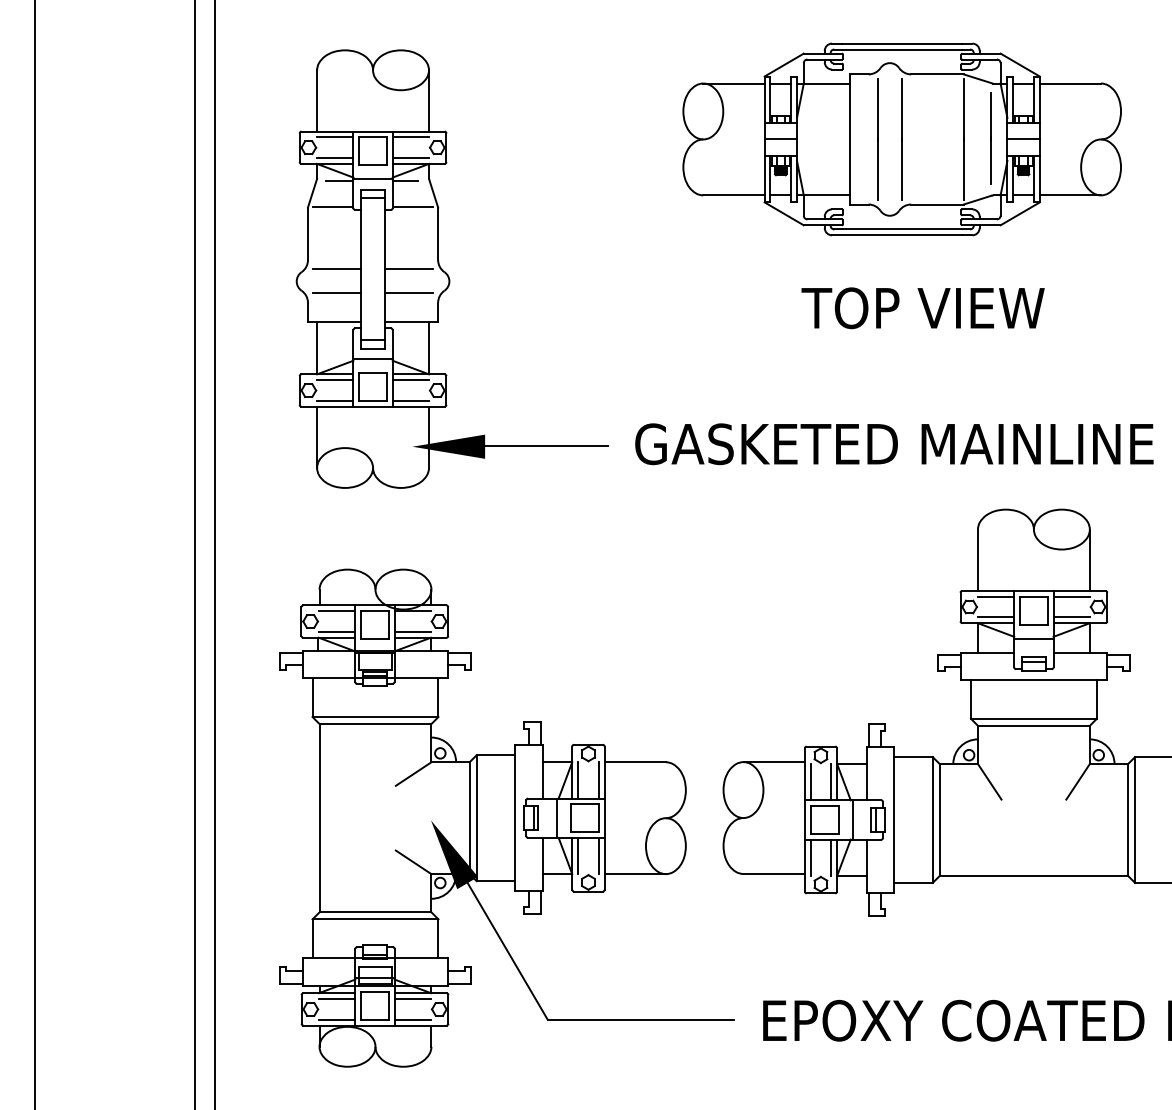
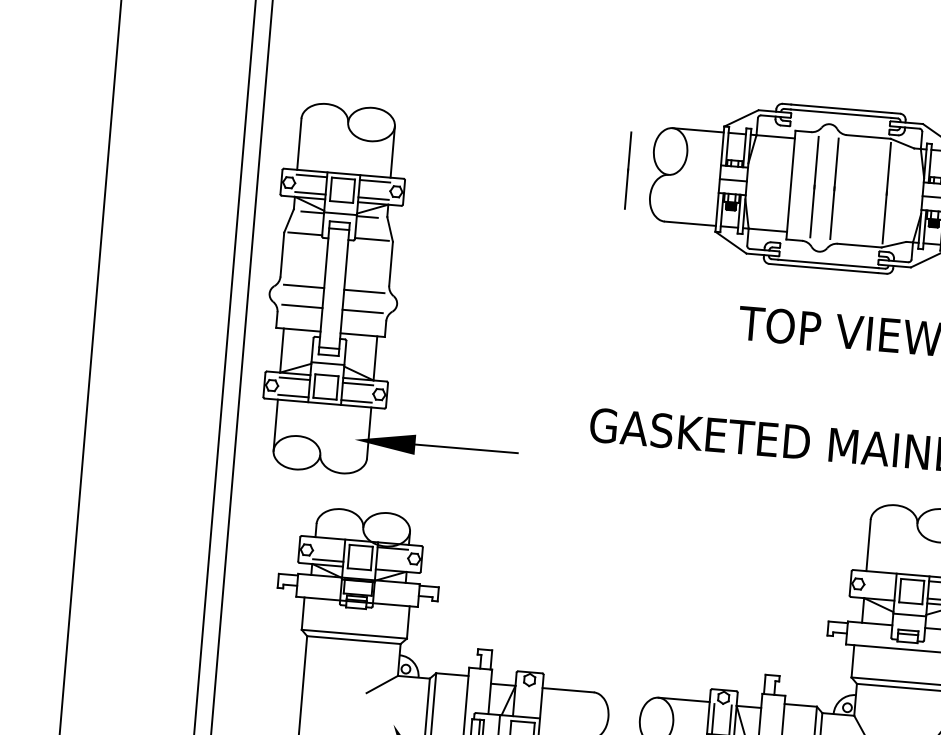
line: (990, 138) -> (627, 170), moved
part: (446, 272) -> (395, 296), moved
line: (995, 596) -> (880, 577), removed
line: (336, 611) -> (329, 543), removed
line: (995, 617) -> (879, 594), removed
line: (412, 631) -> (391, 565), removed
line: (578, 780) -> (519, 701), removed
line: (598, 780) -> (536, 702), removed

